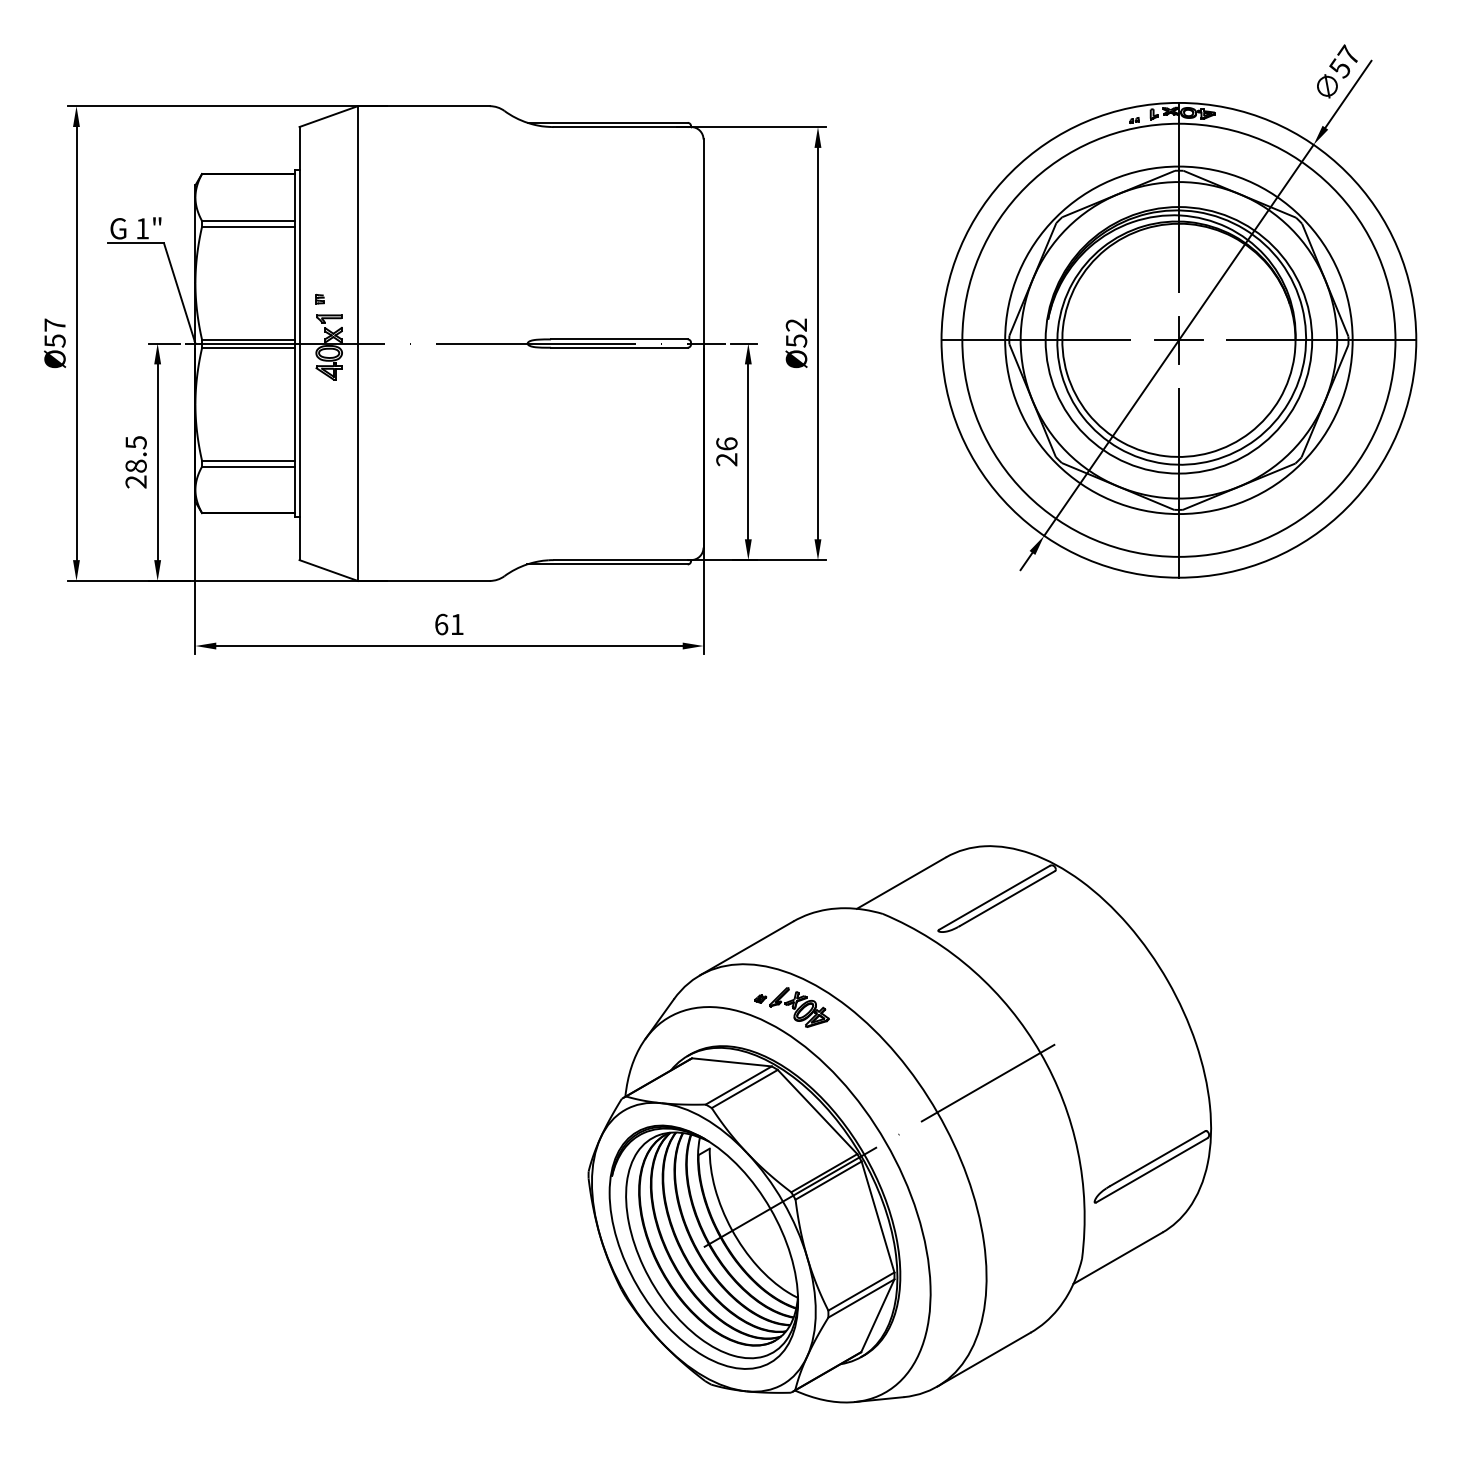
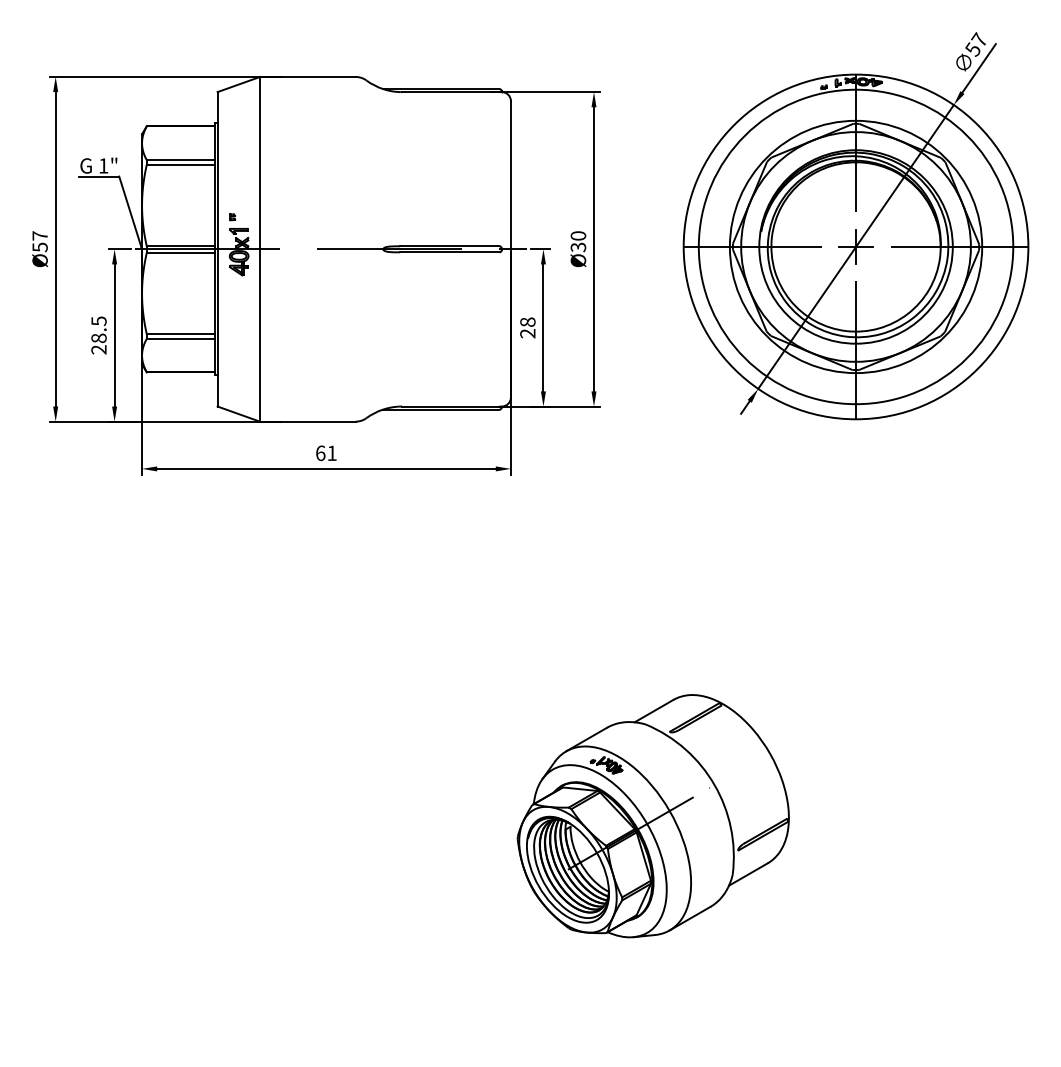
text: (796, 332) -> (578, 241), Ø52 -> Ø30
text: (726, 443) -> (527, 321), 26 -> 28
part: (899, 1124) -> (653, 816), size x0.6

